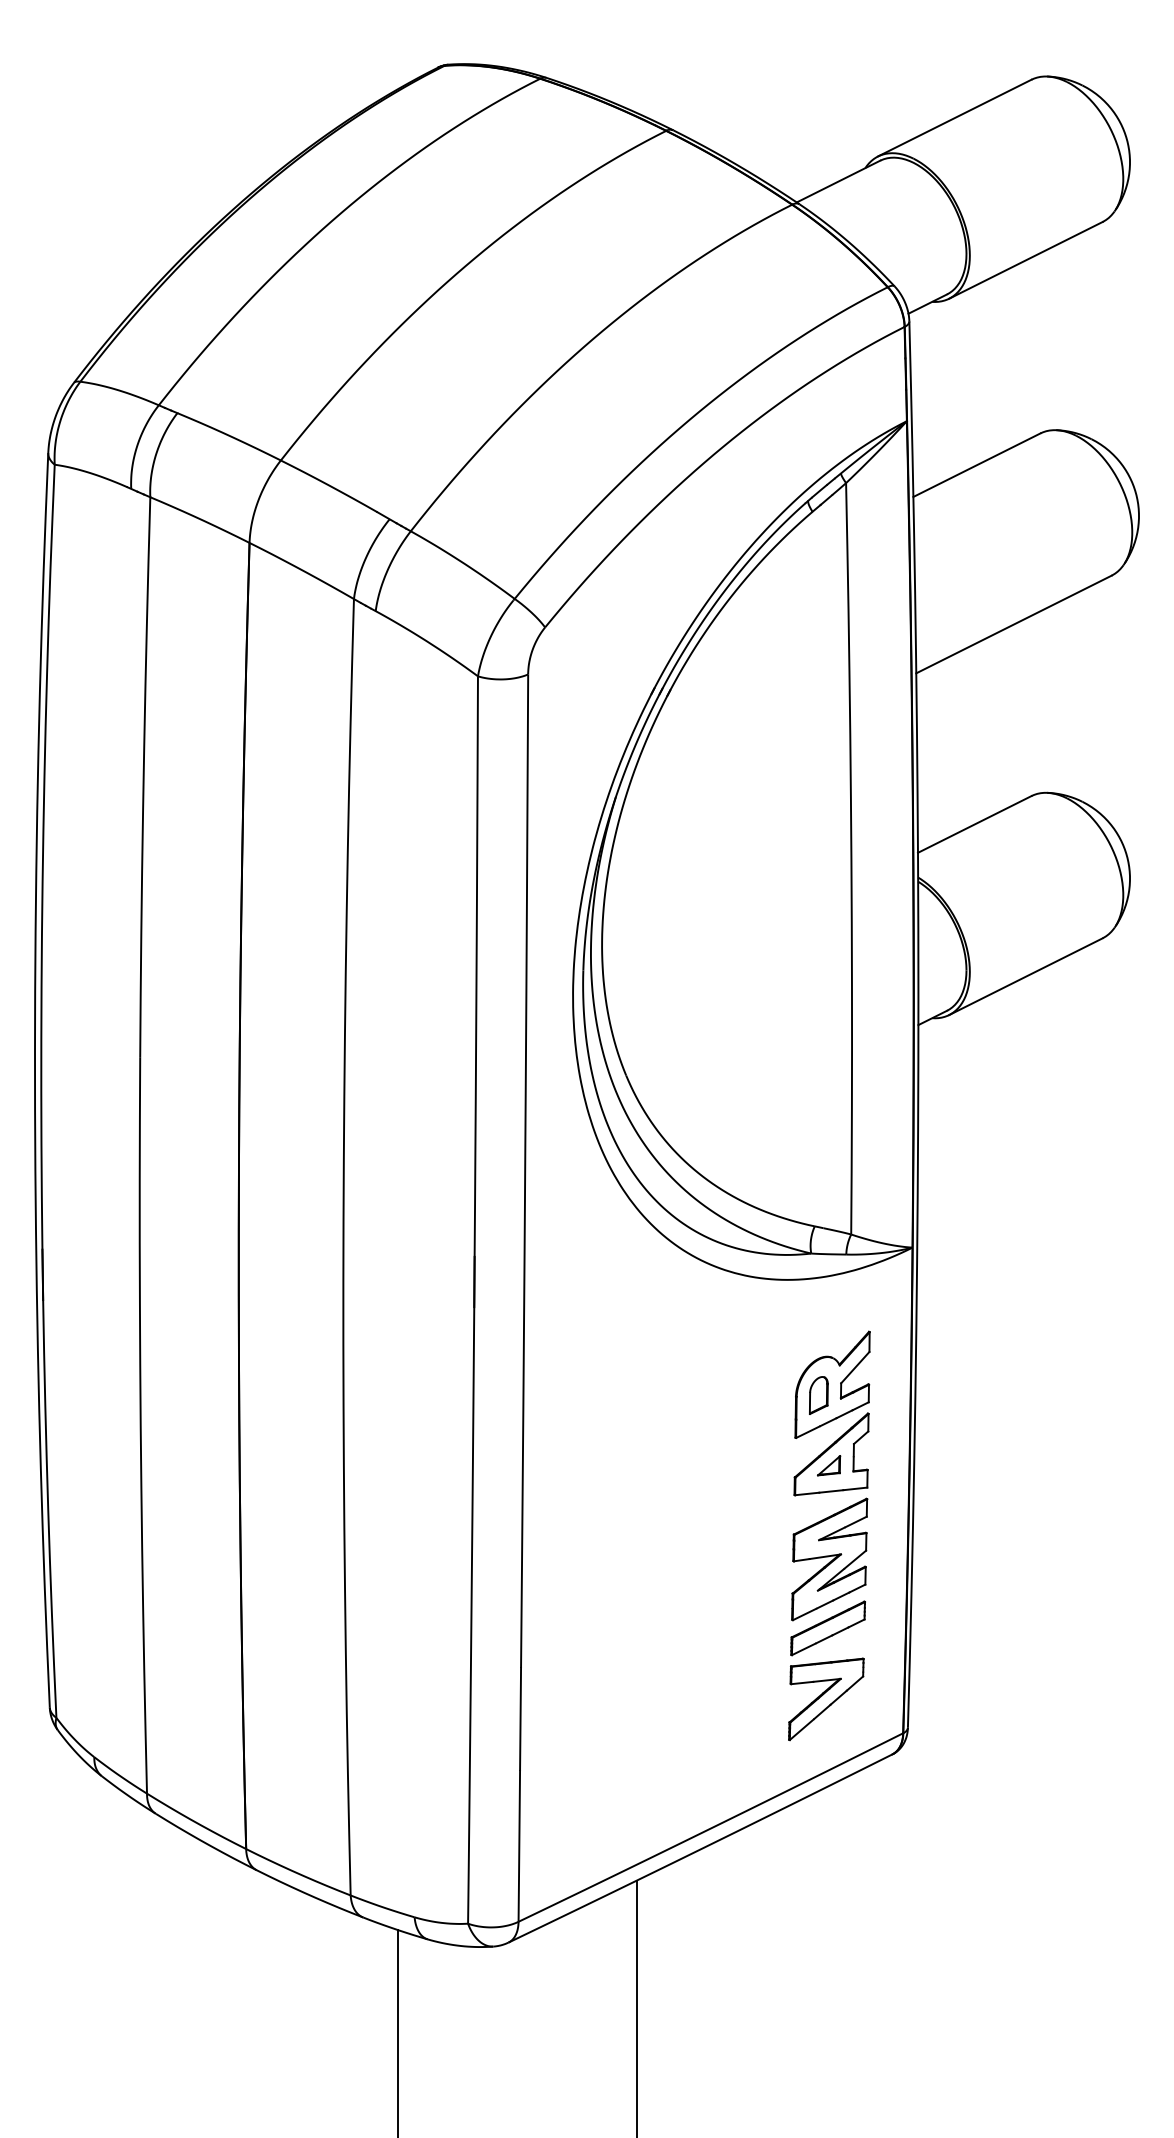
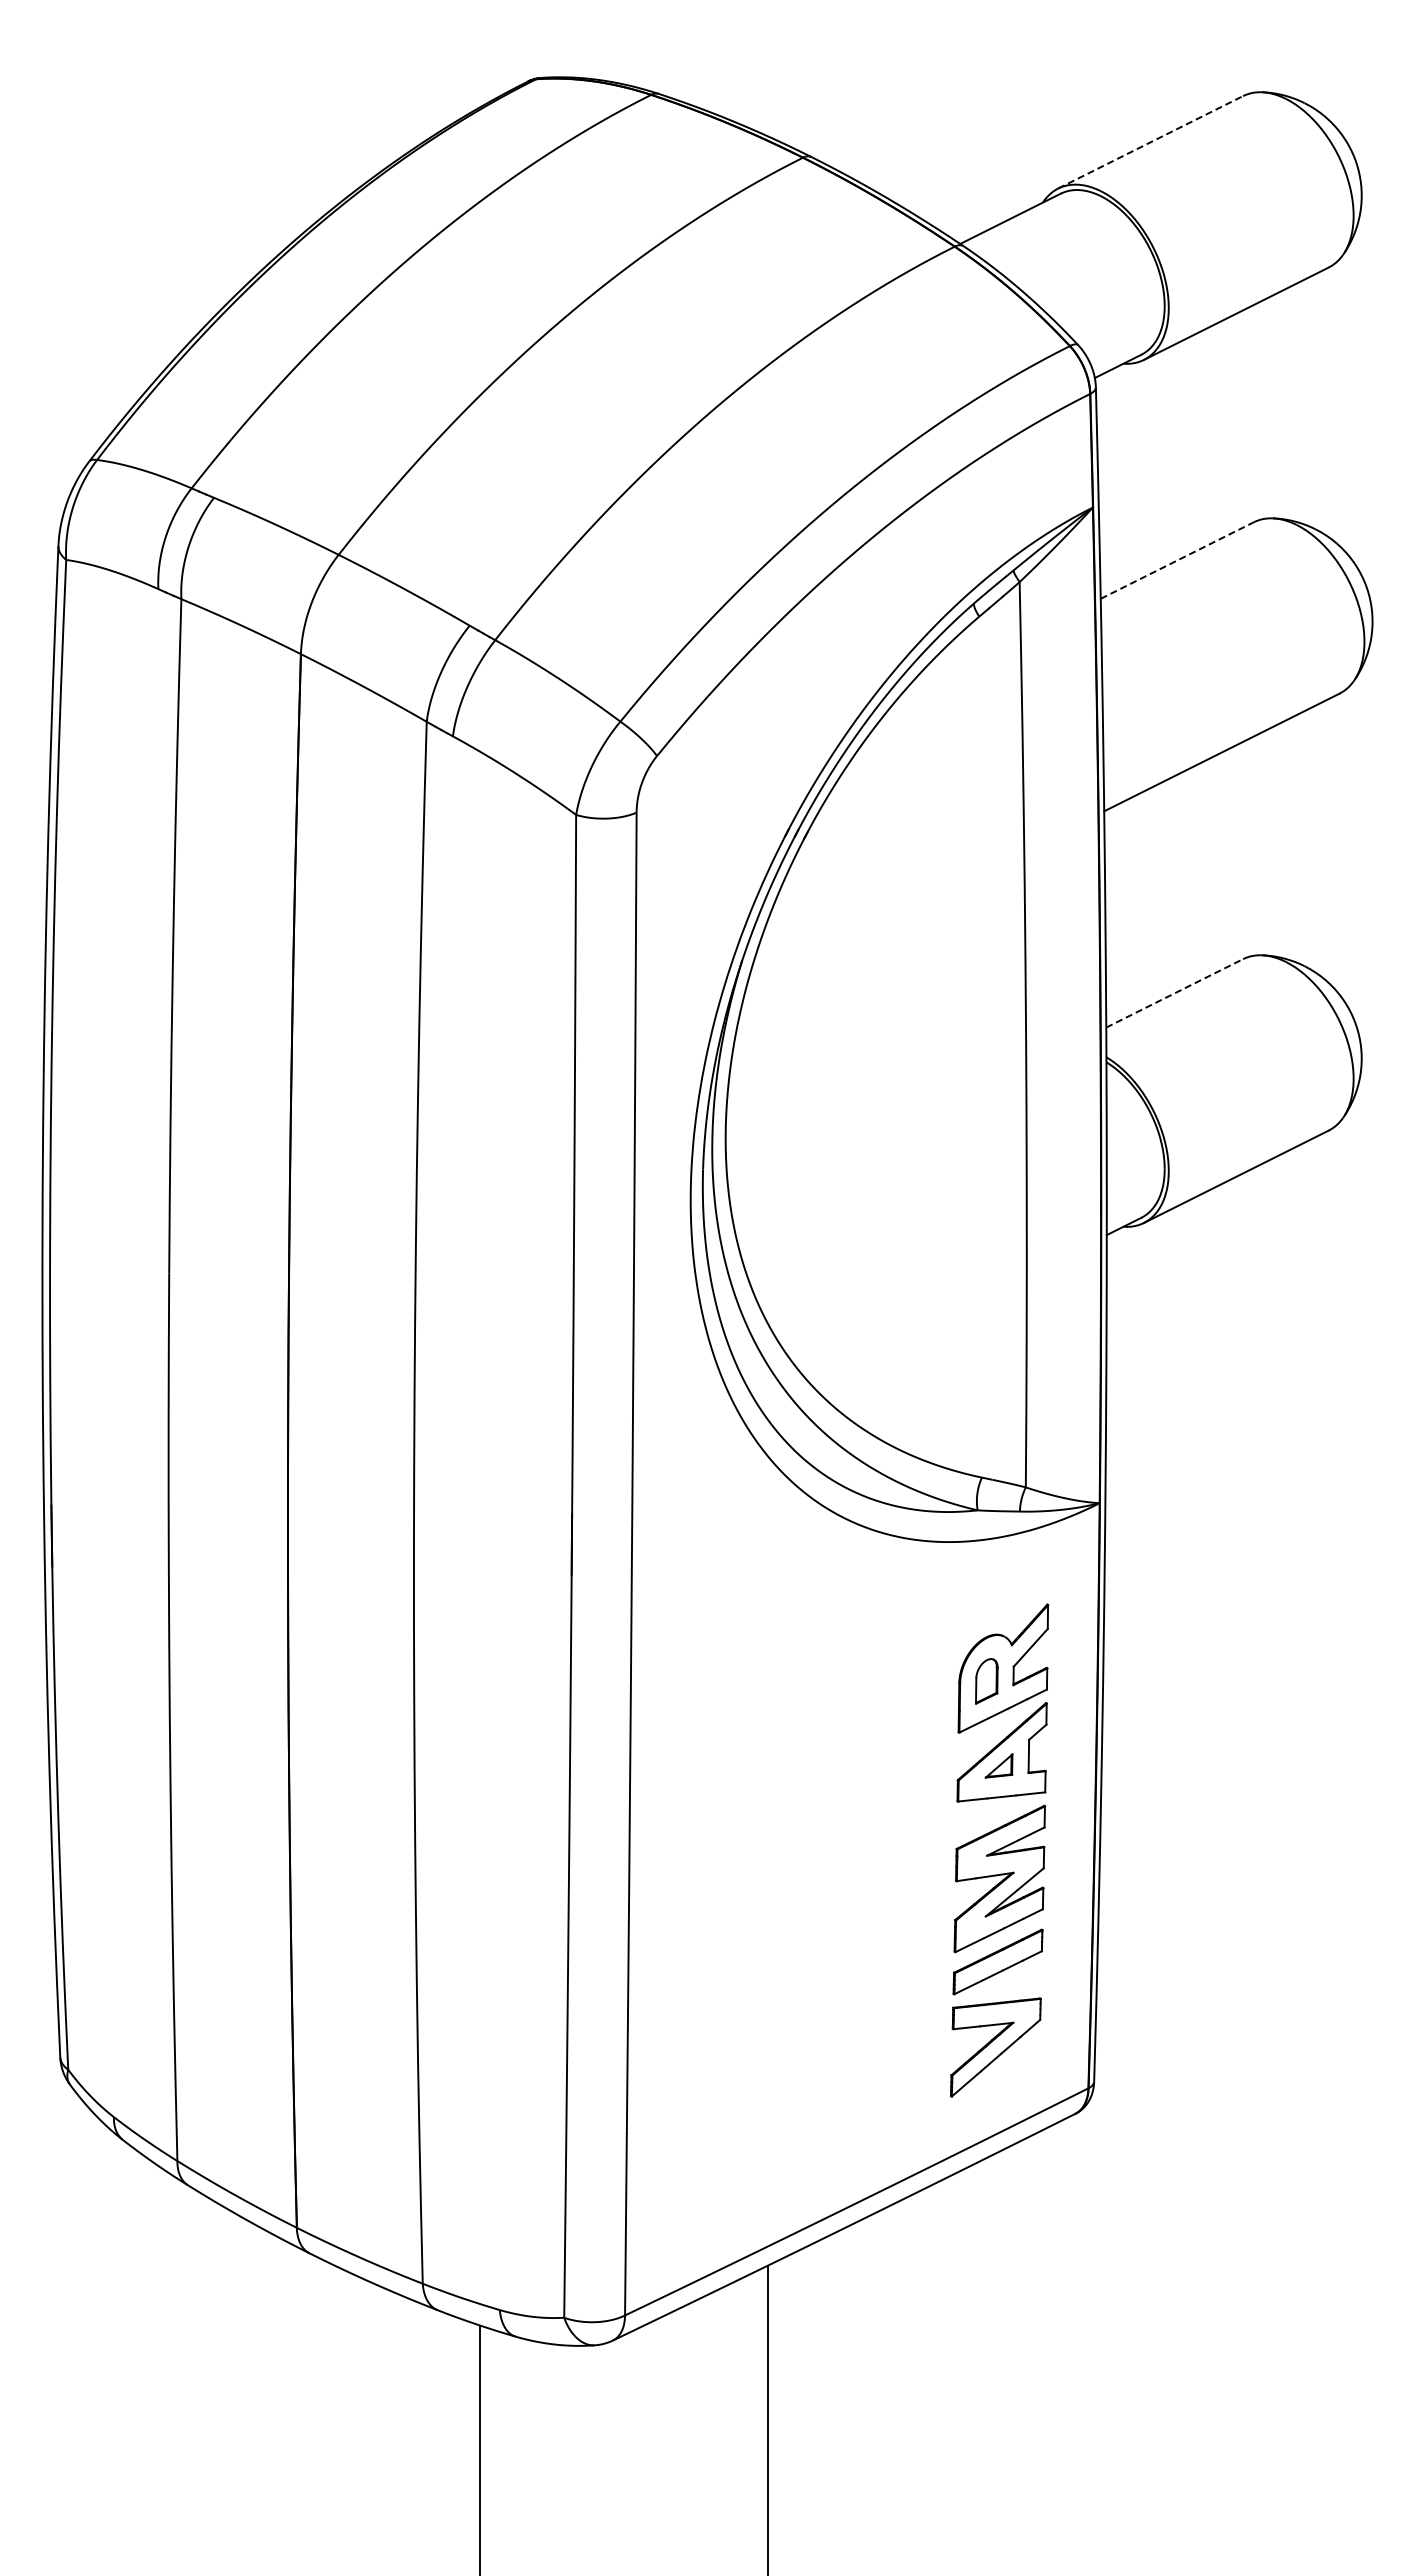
line: (955, 118) -> (1151, 142), solid -> dashed
line: (977, 465) -> (1177, 560), solid -> dashed
line: (975, 824) -> (1175, 993), solid -> dashed

